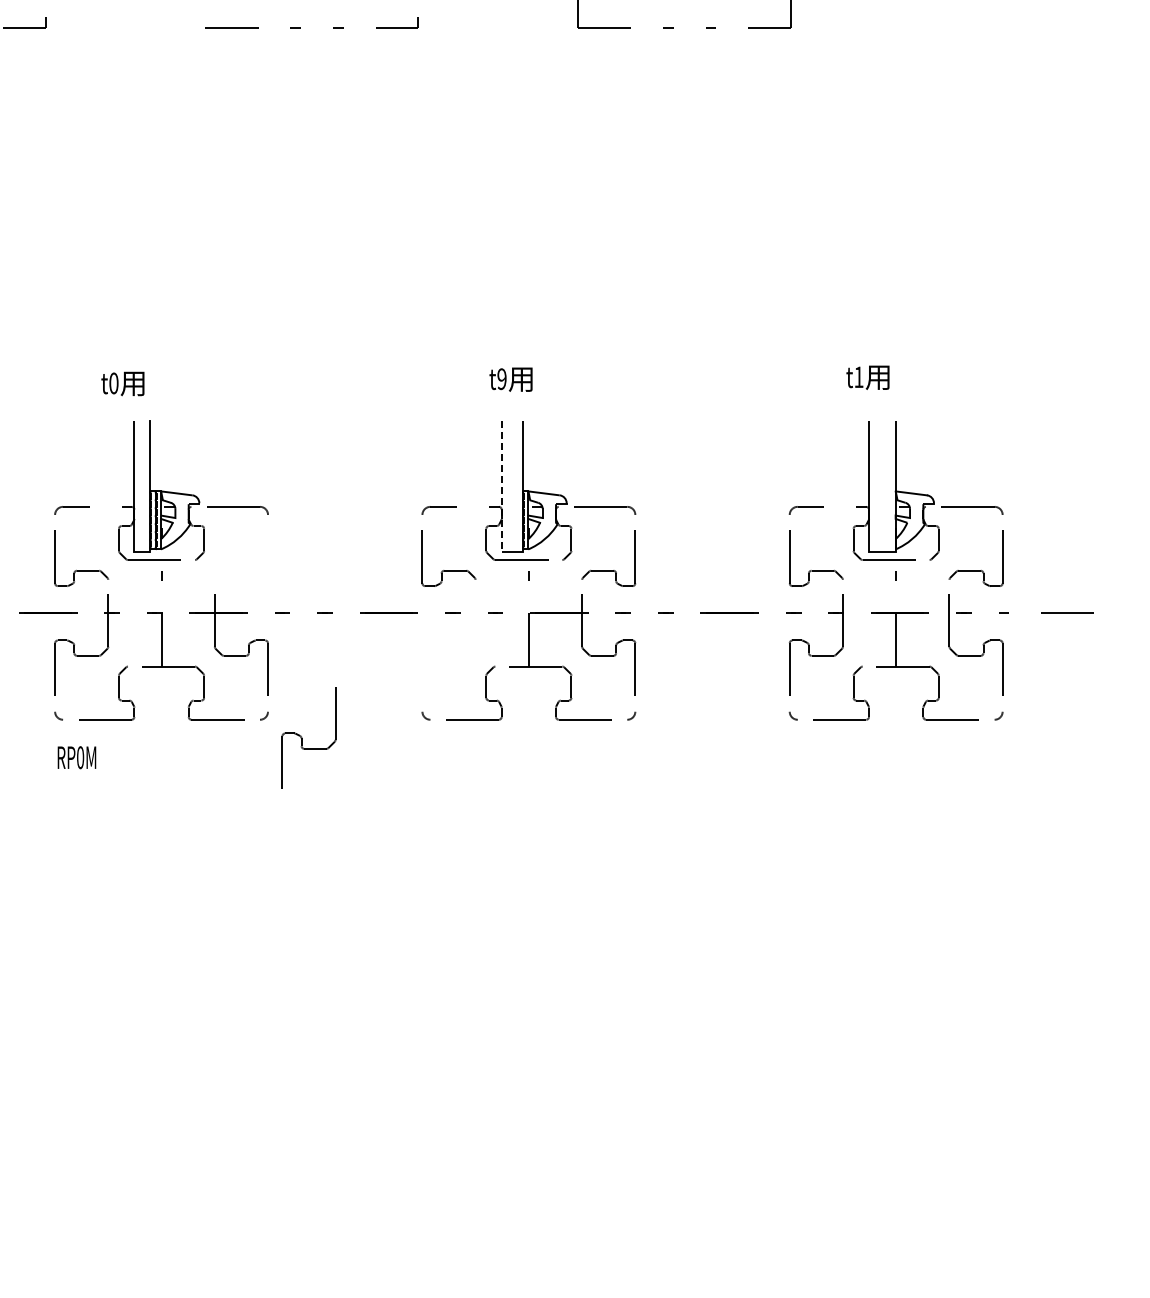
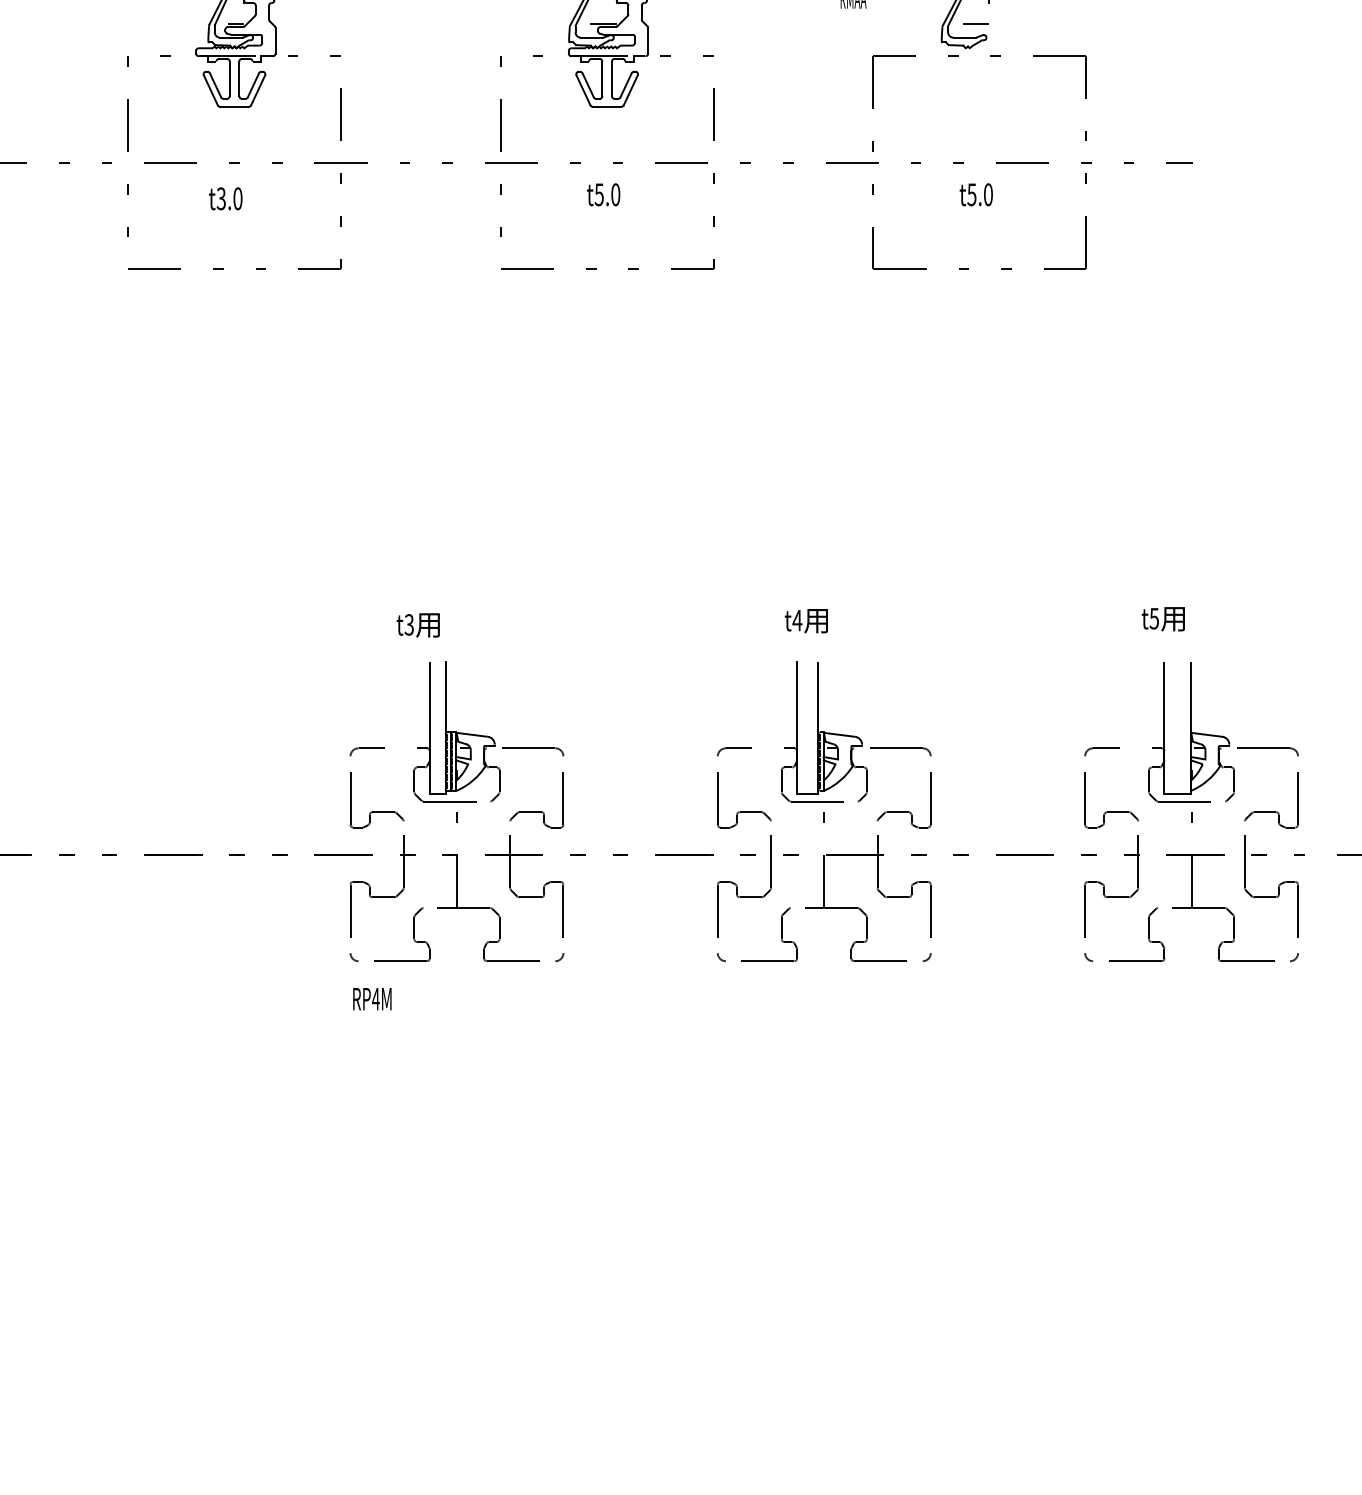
text: (858, 377) -> (1153, 618), t1 -> t5
text: (502, 379) -> (797, 620), t9 -> t4
text: (113, 383) -> (408, 624), t0 -> t3
line: (502, 486) -> (797, 727), dashed -> solid
part: (241, 570) -> (536, 811), added
part: (302, 738) -> (737, 886), moved
text: (80, 757) -> (375, 998), RP0M -> RP4M

